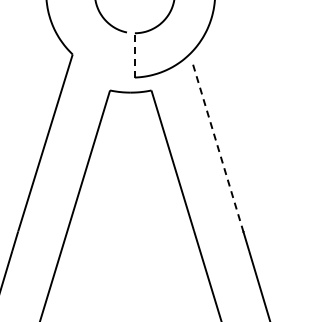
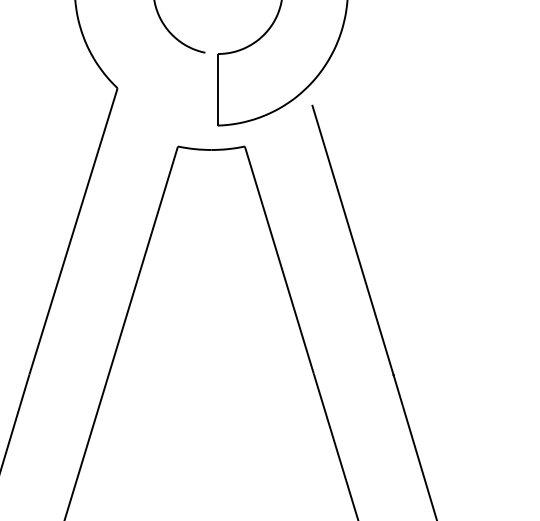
line: (134, 54) -> (217, 88), dashed -> solid
line: (218, 148) -> (353, 240), dashed -> solid

